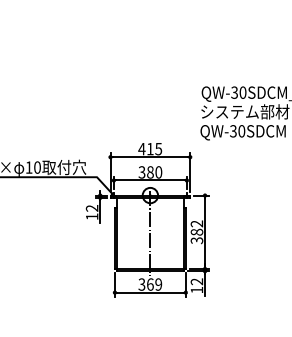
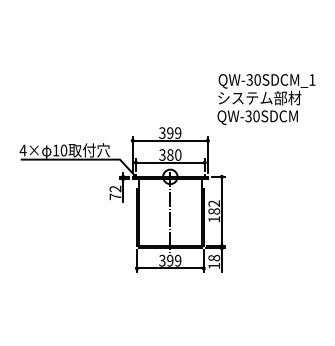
text: (149, 149) -> (169, 133), 415 -> 399
text: (92, 216) -> (115, 196), 12 -> 72
text: (197, 240) -> (214, 219), 382 -> 182
text: (197, 281) -> (214, 257), 12 -> 18
text: (150, 284) -> (170, 260), 369 -> 399

